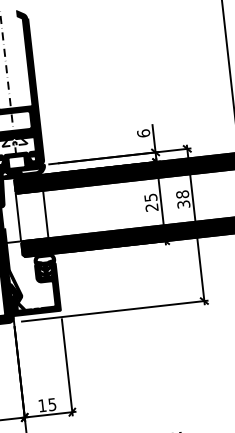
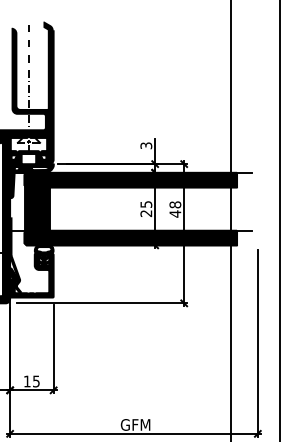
text: (143, 133) -> (146, 145), 6 -> 3
text: (183, 203) -> (175, 213), 38 -> 48
fill: (31, 215) -> (36, 208), added

